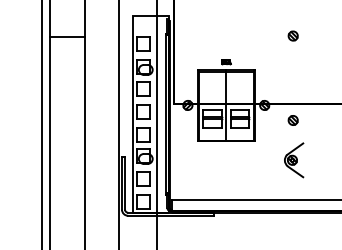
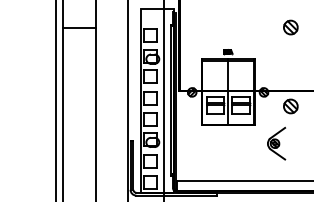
part: (292, 35) -> (290, 26), size x1.6
part: (292, 120) -> (290, 106), size x1.6
part: (294, 160) -> (276, 143), moved

